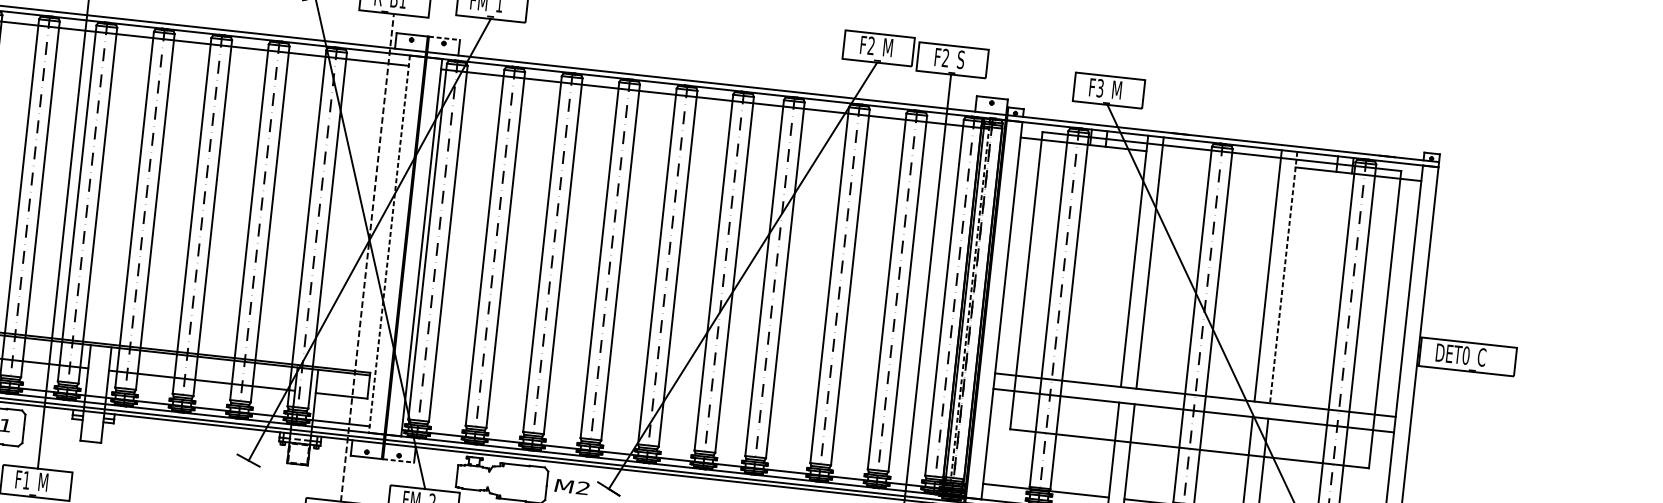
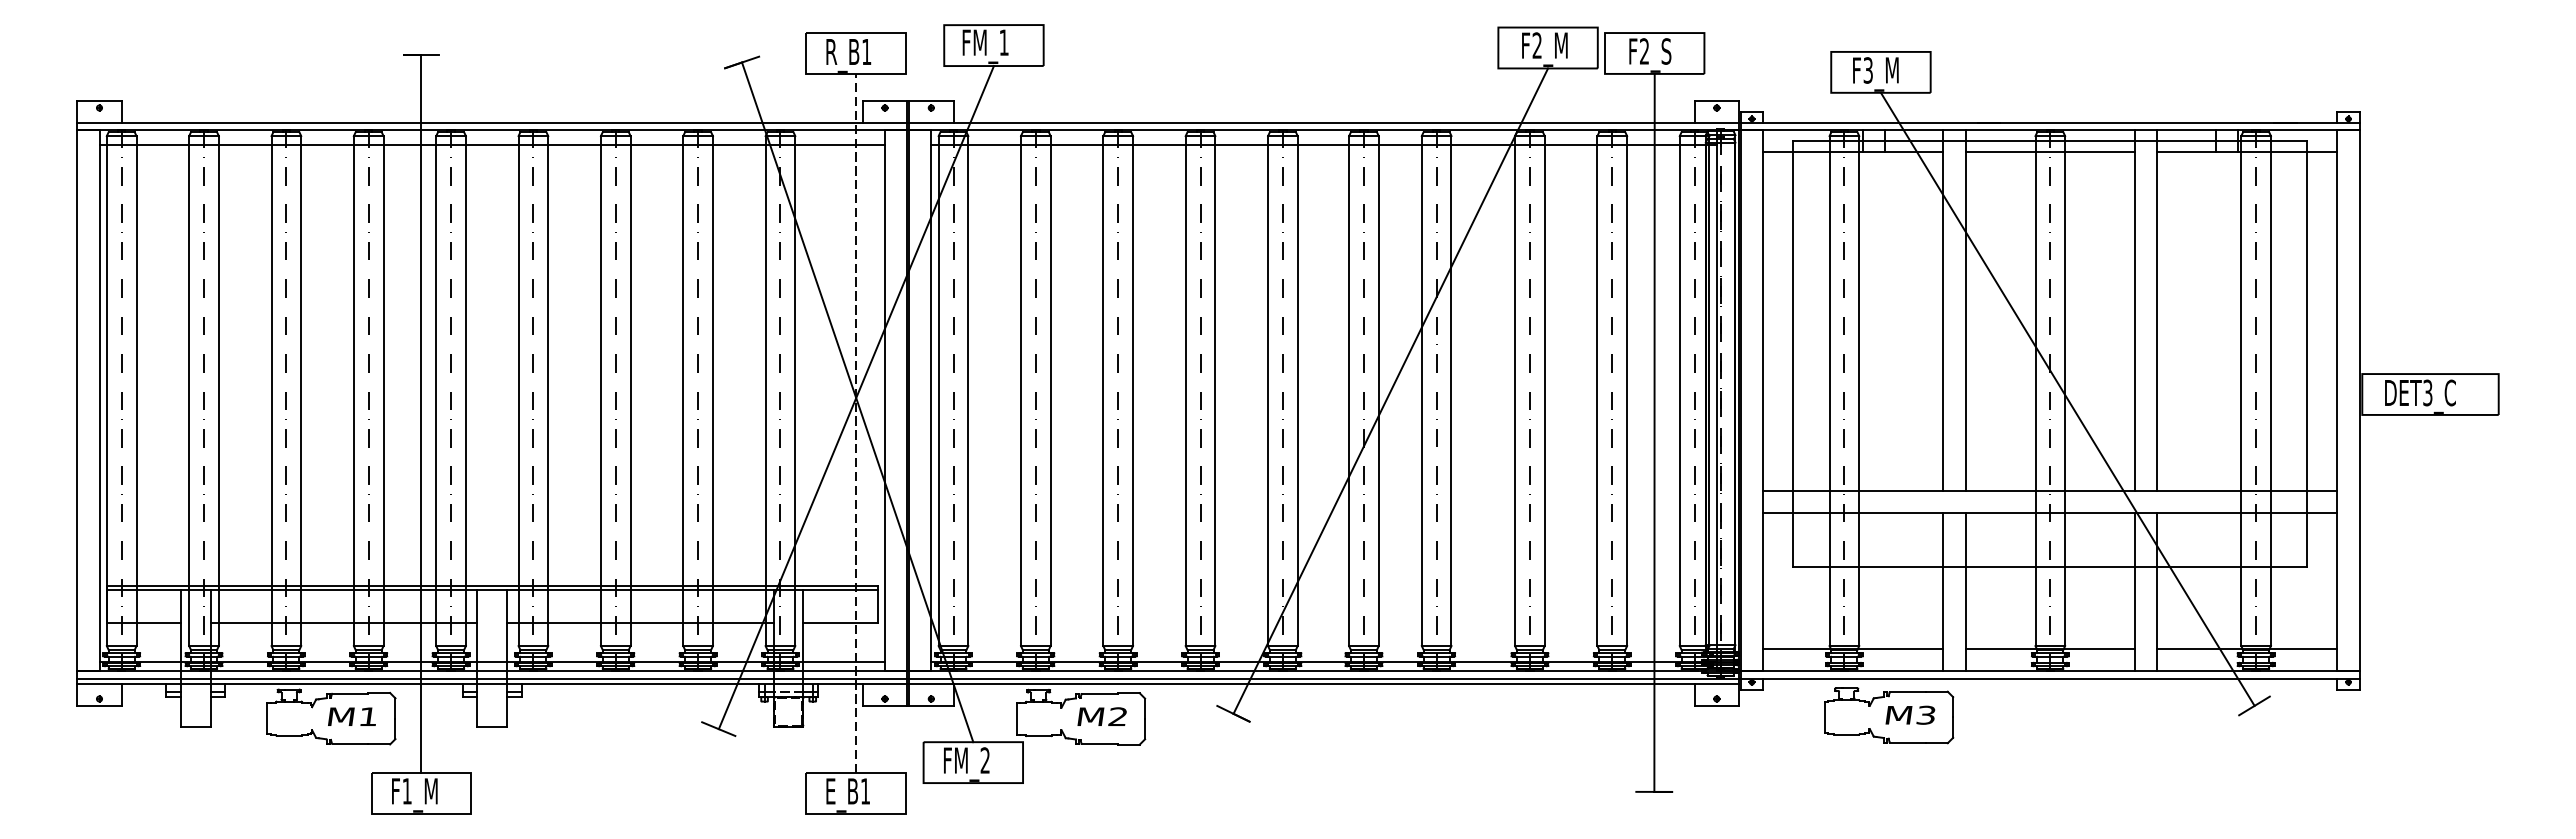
line: (444, 38) -> (931, 100), dashed -> solid
line: (1220, 159) -> (2049, 152), added
line: (389, 244) -> (885, 401), dashed -> solid
line: (1283, 277) -> (2157, 310), dashed -> solid
line: (969, 307) -> (1716, 401), dashed -> solid
text: (1465, 355) -> (2427, 392), DET0_C -> DET3_C
line: (398, 460) -> (931, 706), dashed -> solid
text: (571, 486) -> (1101, 716), moved

